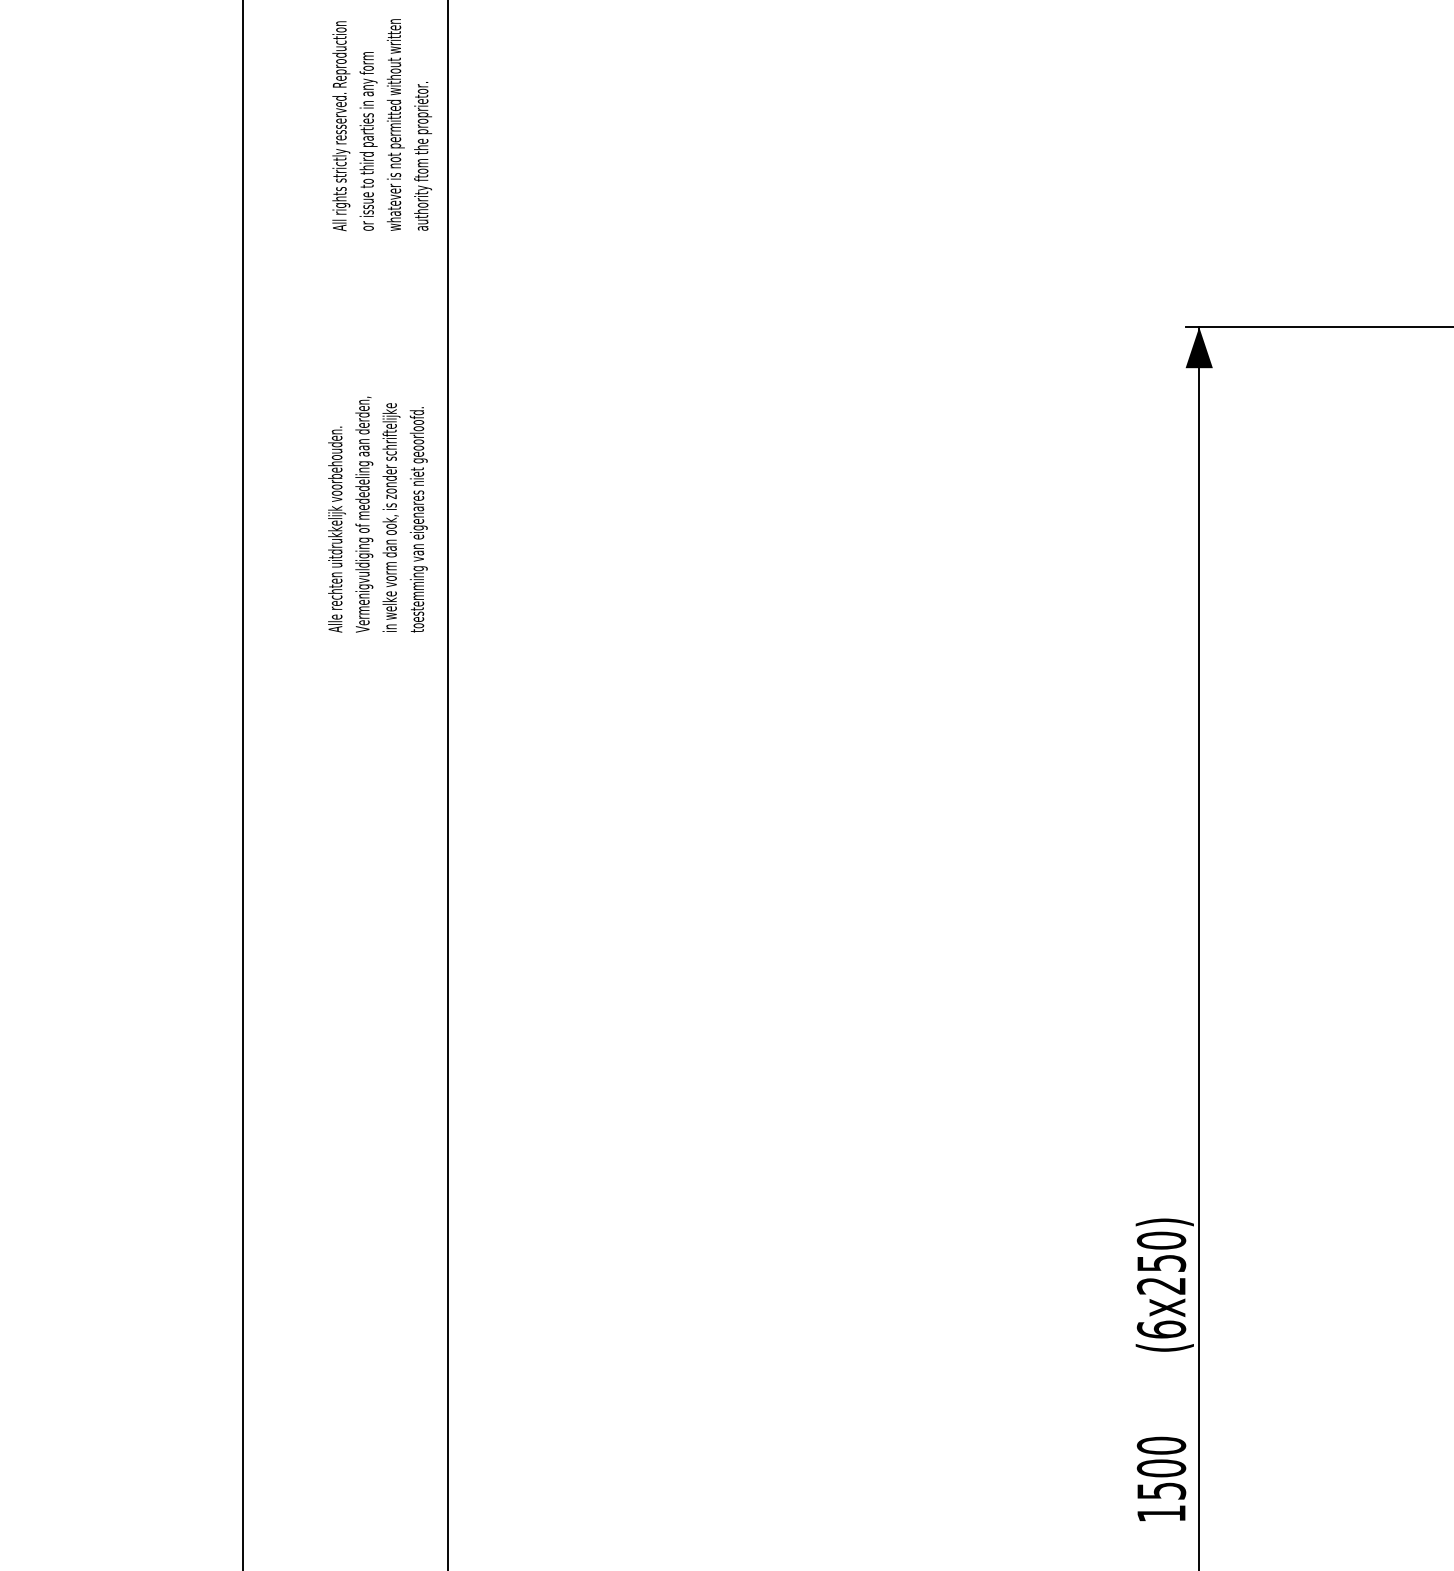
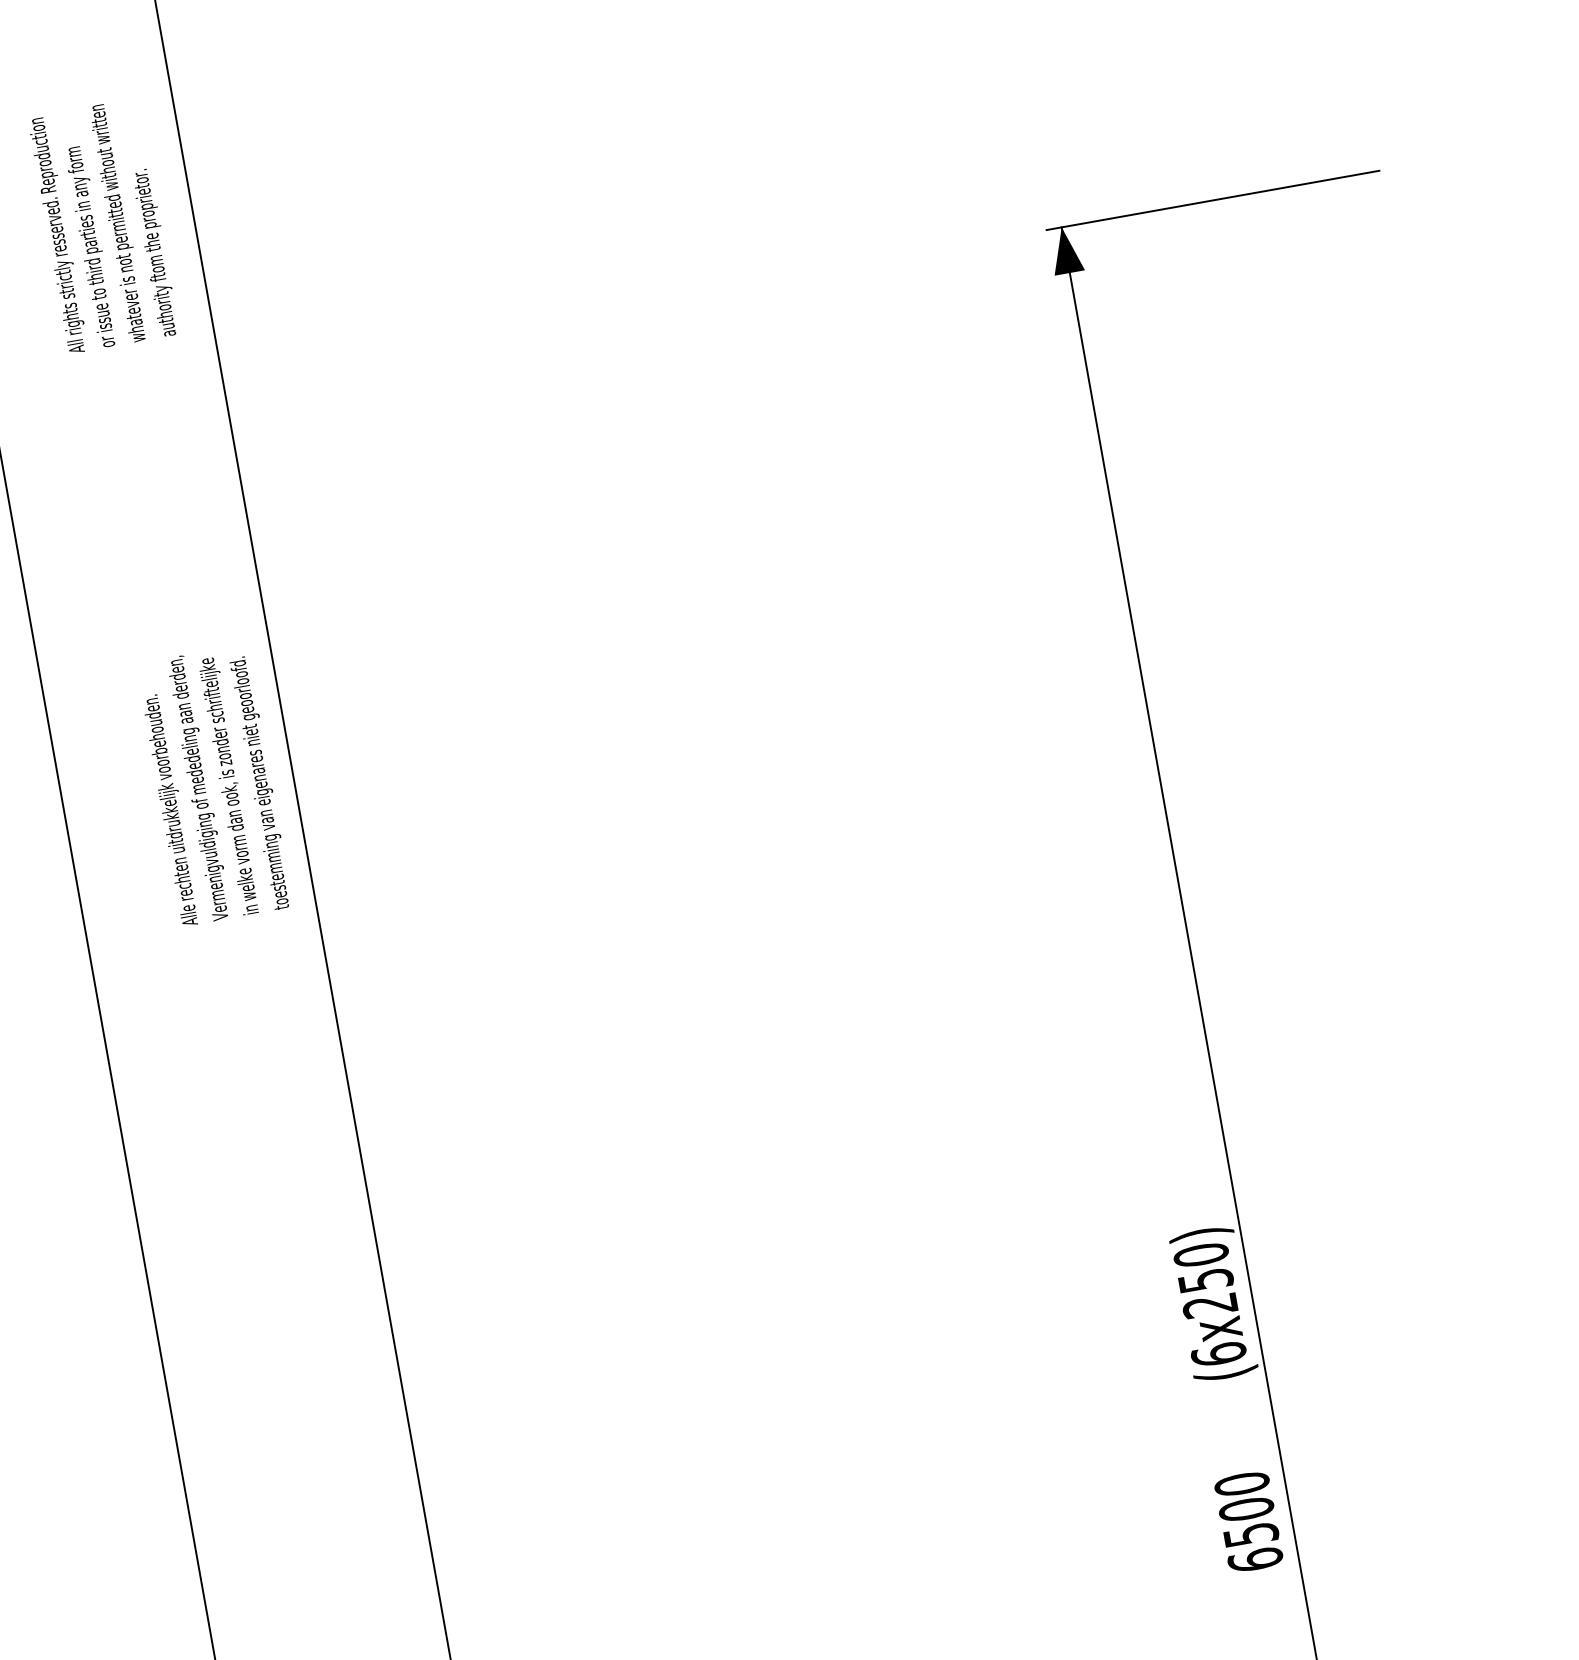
text: (381, 125) -> (103, 226), moved
text: (377, 514) -> (214, 785), moved
text: (1161, 1513) -> (1255, 1559), 1500 -> 6500

